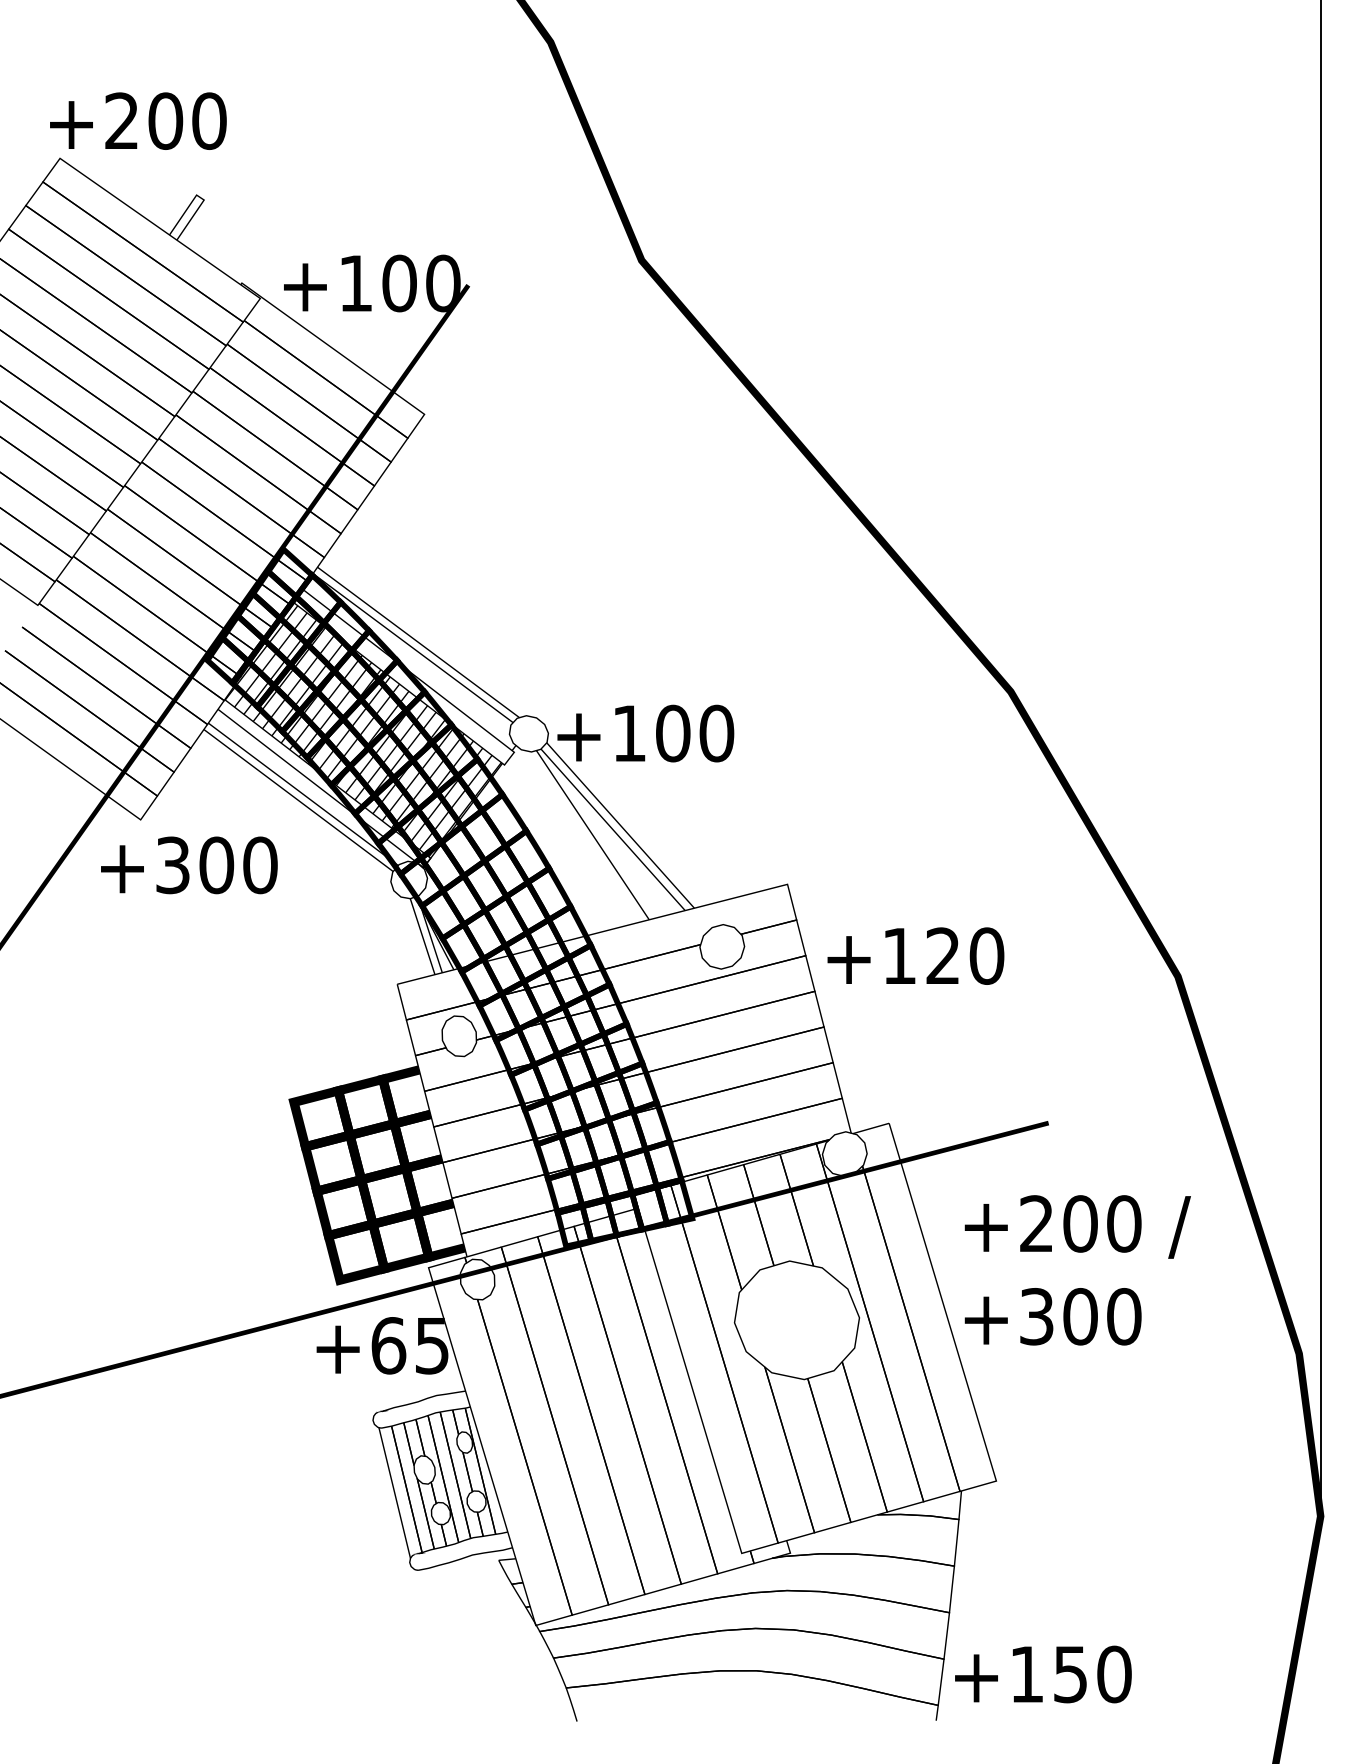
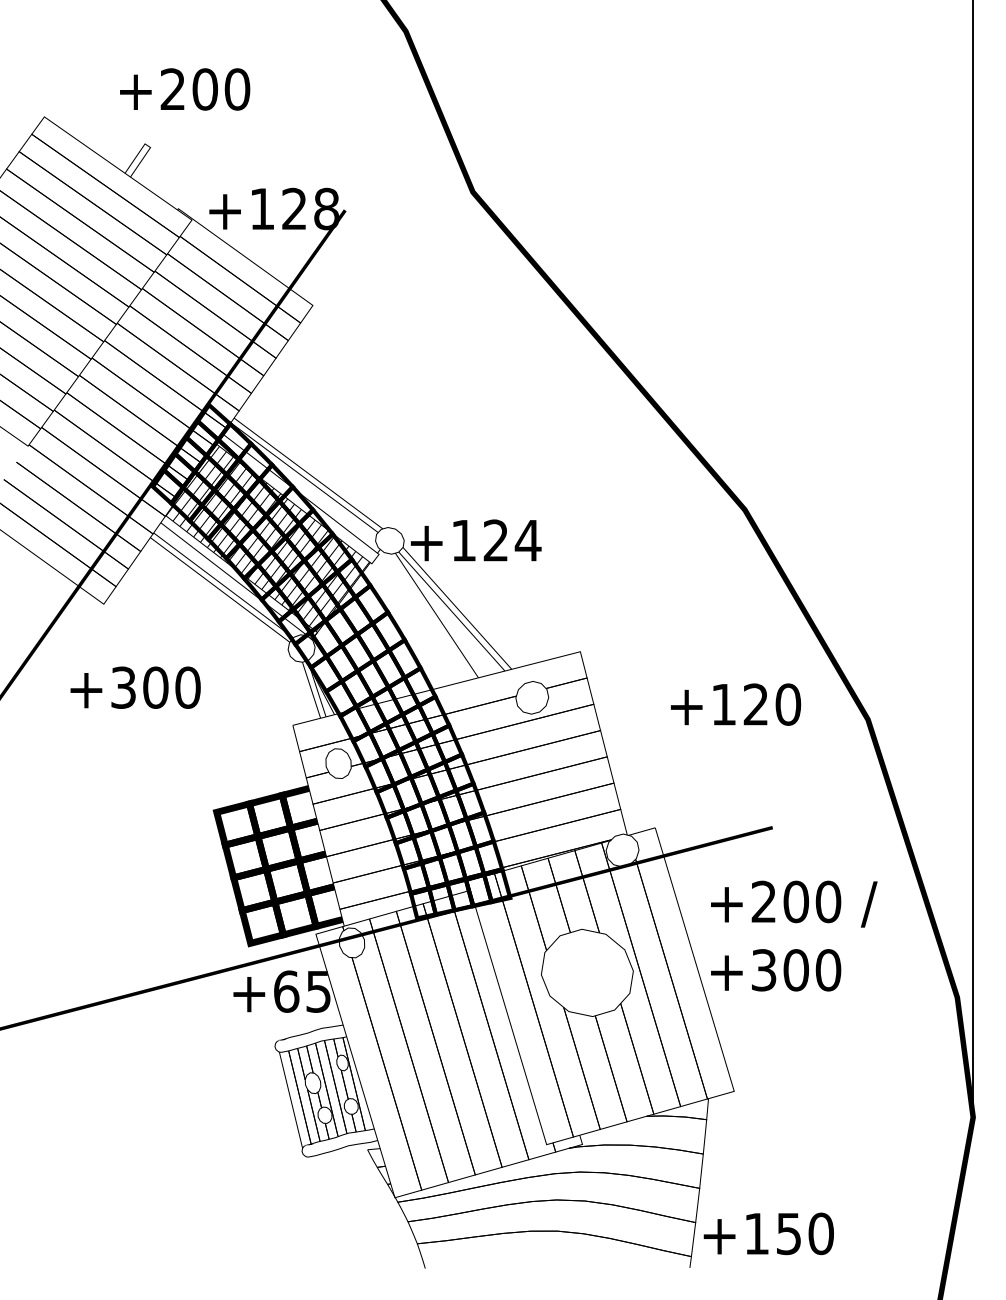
text: (138, 121) -> (185, 89), moved
text: (421, 282) -> (310, 208), +100 -> +128
text: (695, 733) -> (512, 540), +100 -> +124
text: (189, 865) -> (135, 687), moved
text: (916, 955) -> (736, 704), moved

